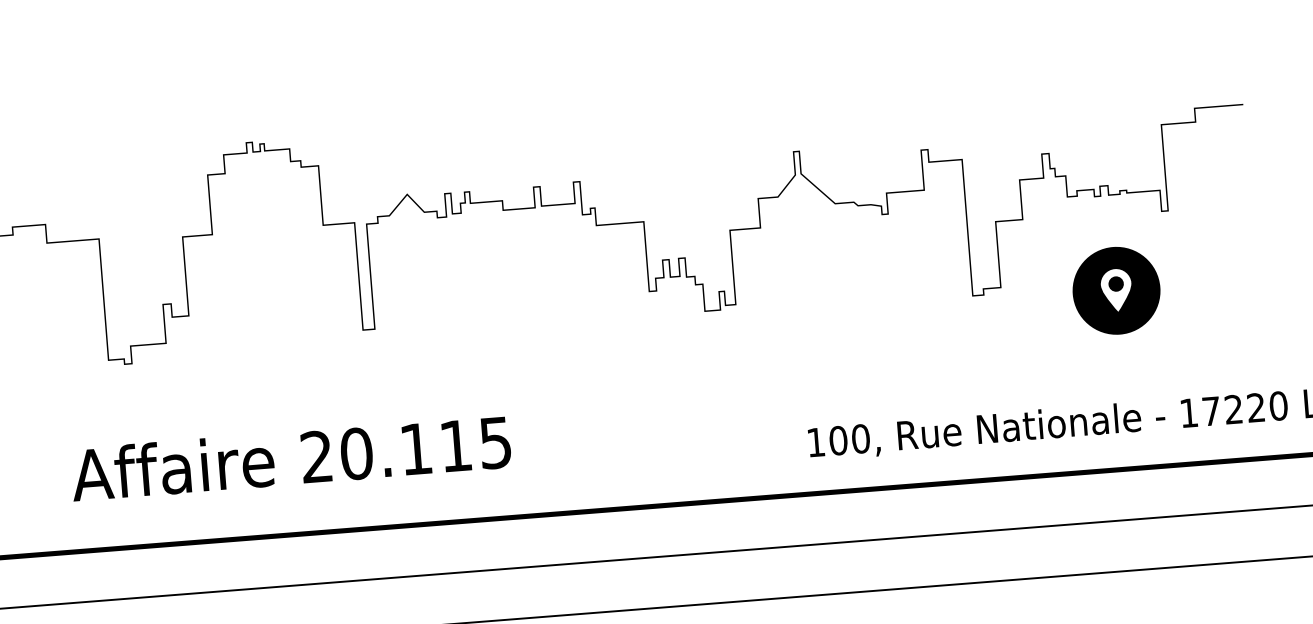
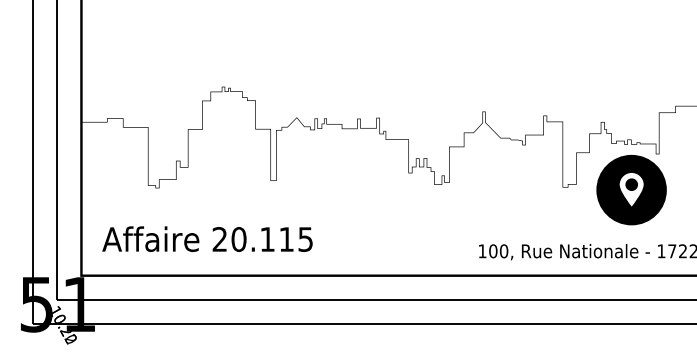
part: (1116, 291) -> (631, 190), size x1.67
text: (290, 456) -> (207, 238), moved

